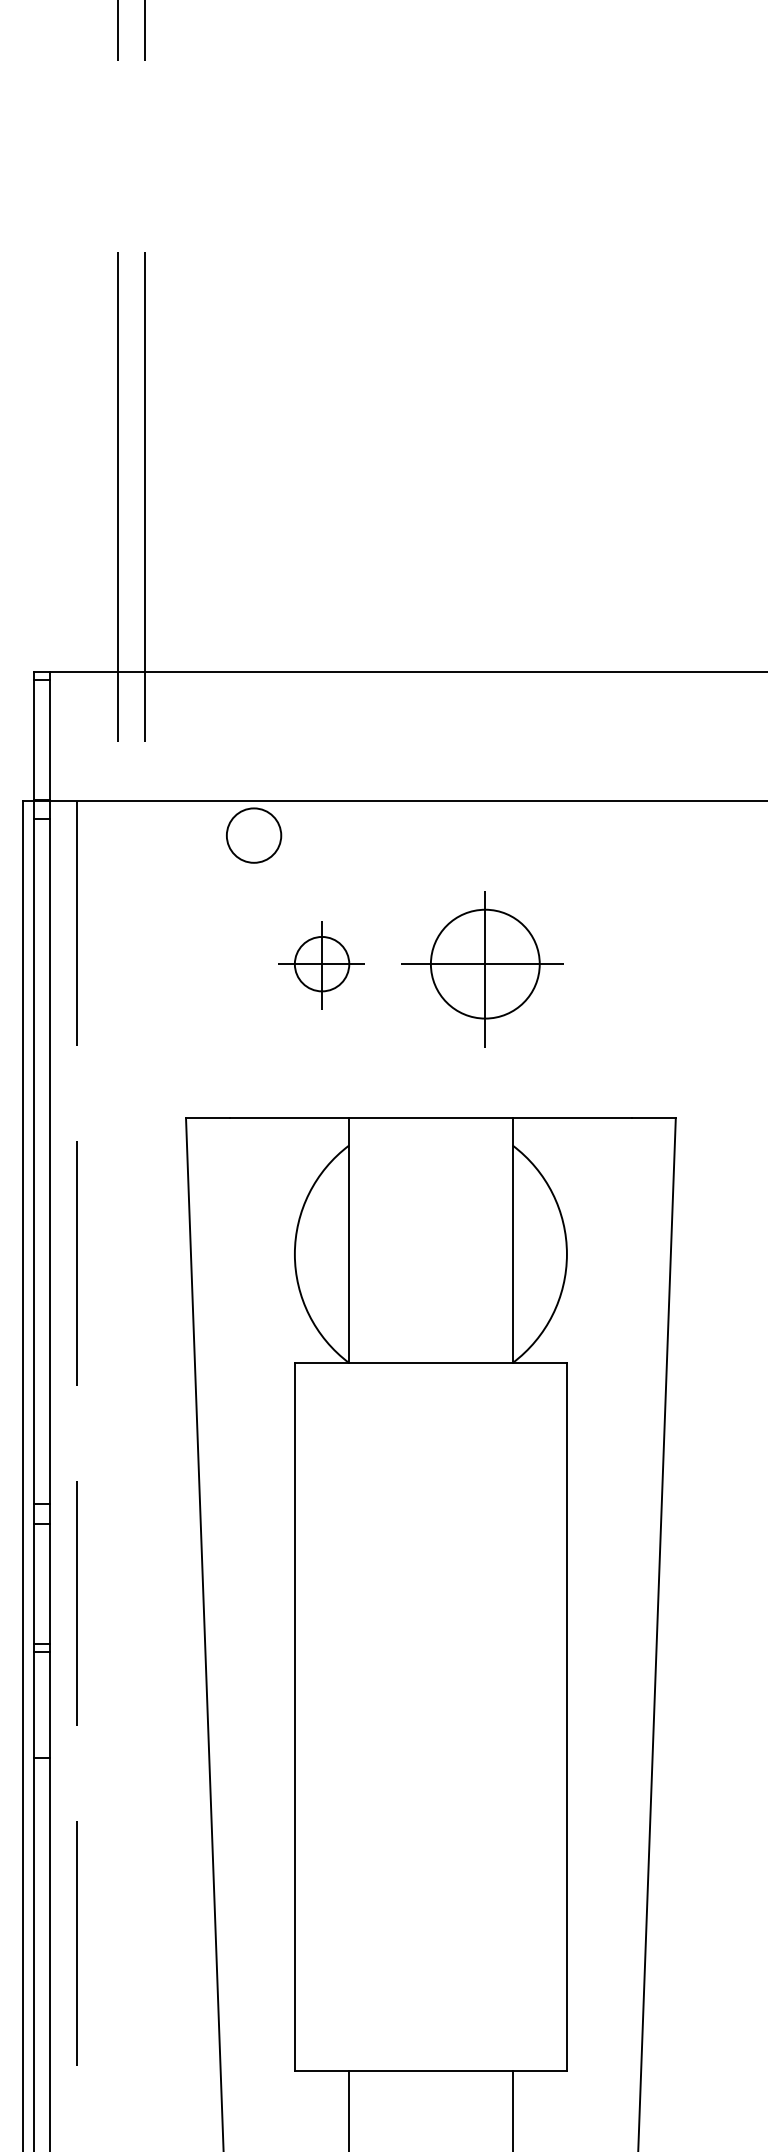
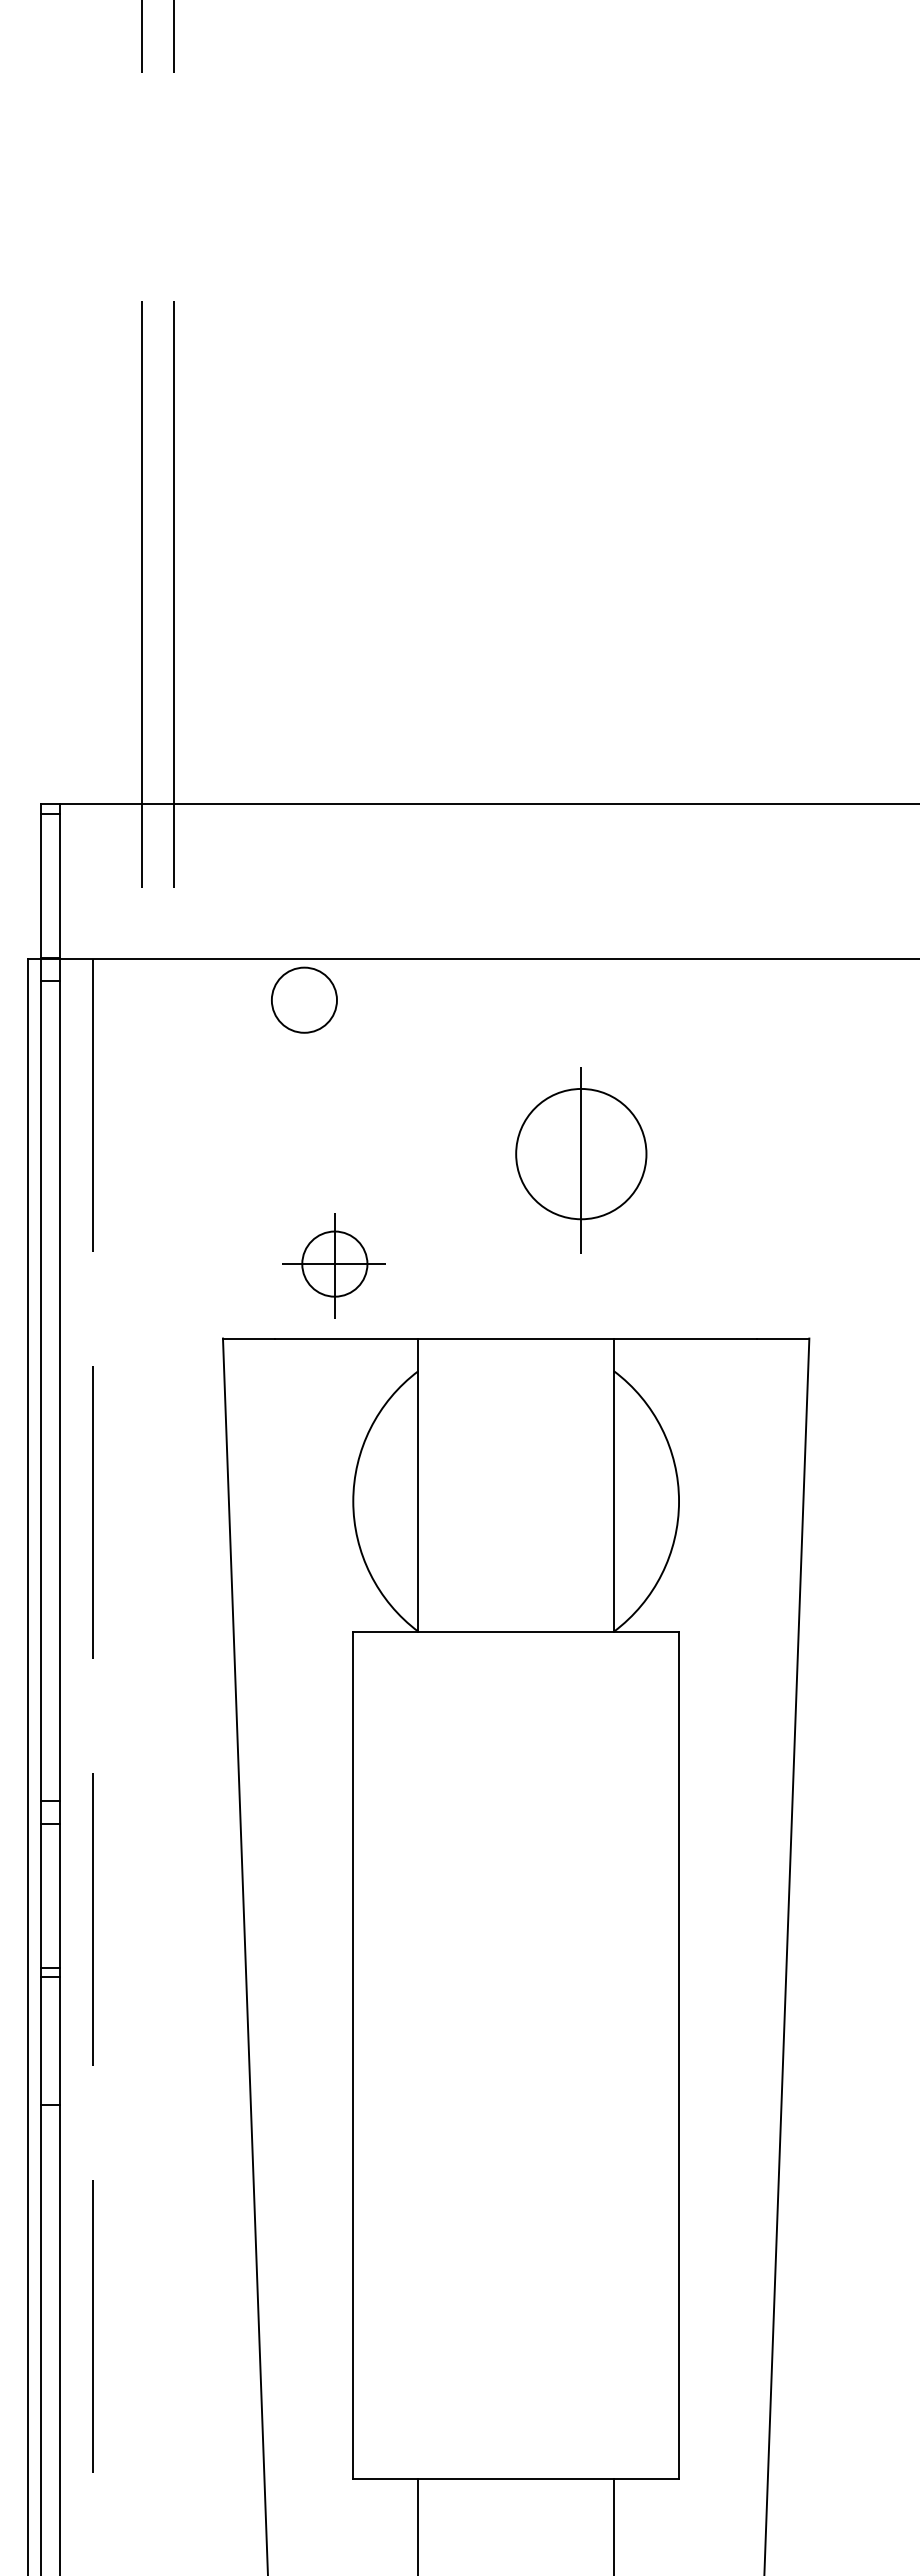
line: (482, 964) -> (577, 1154), removed
part: (320, 965) -> (333, 1265), moved

